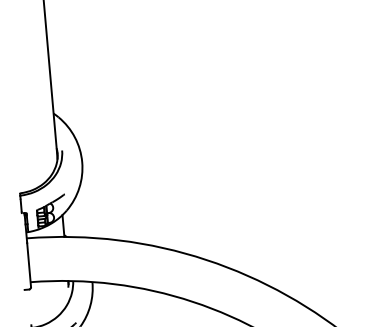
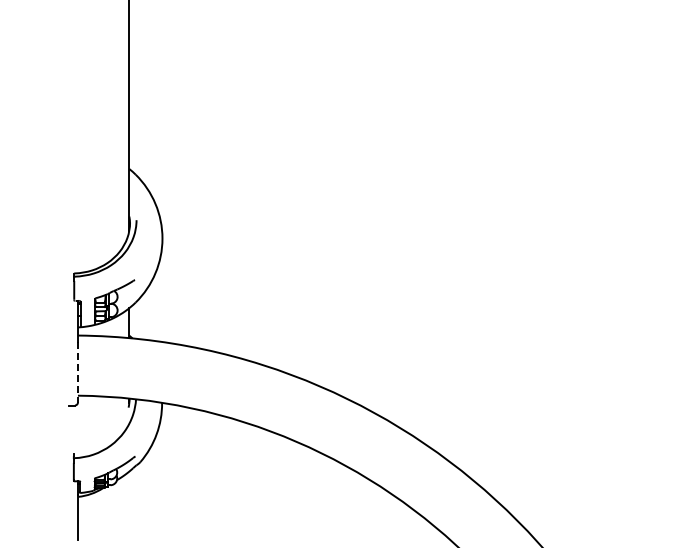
line: (28, 265) -> (77, 372), solid -> dashed

